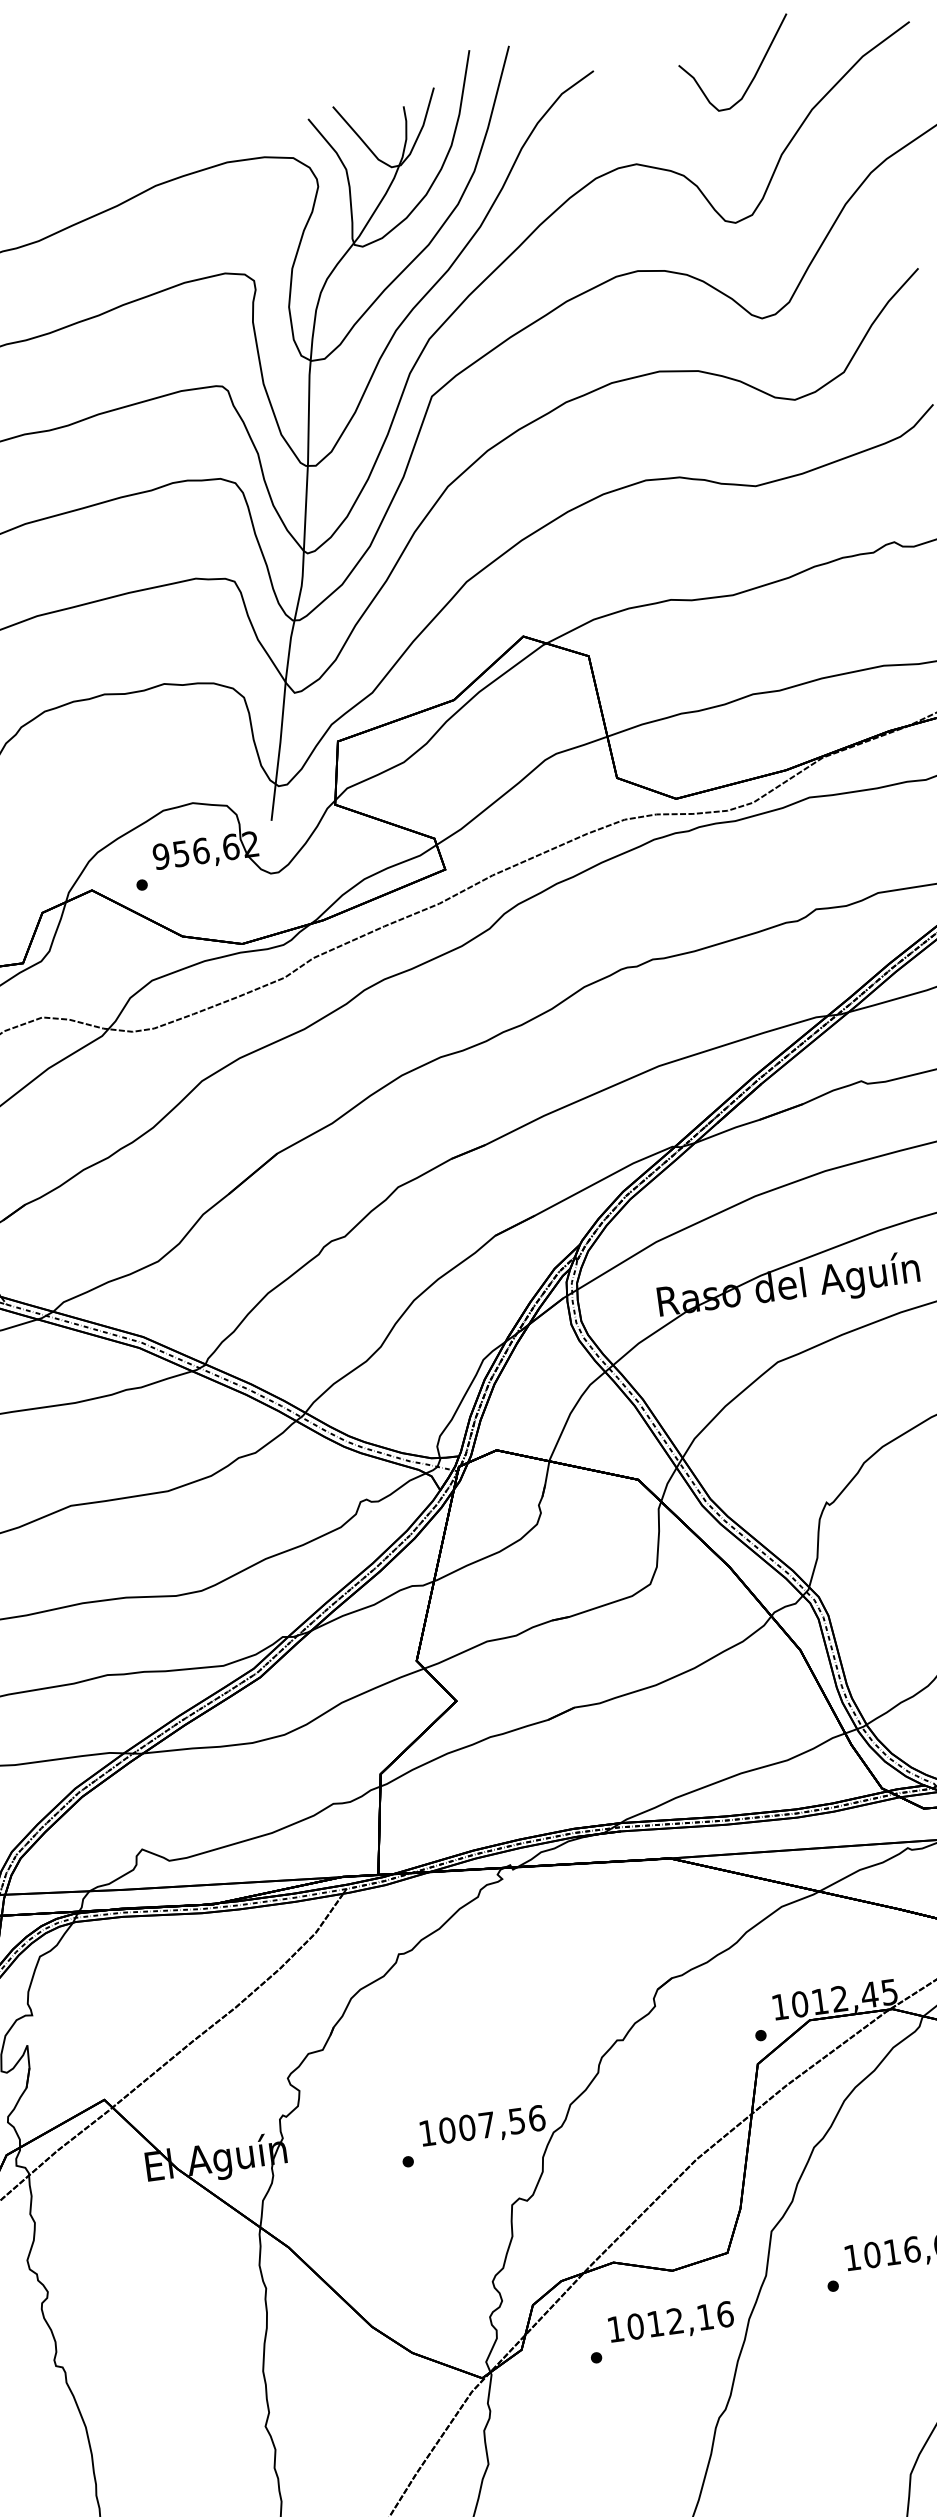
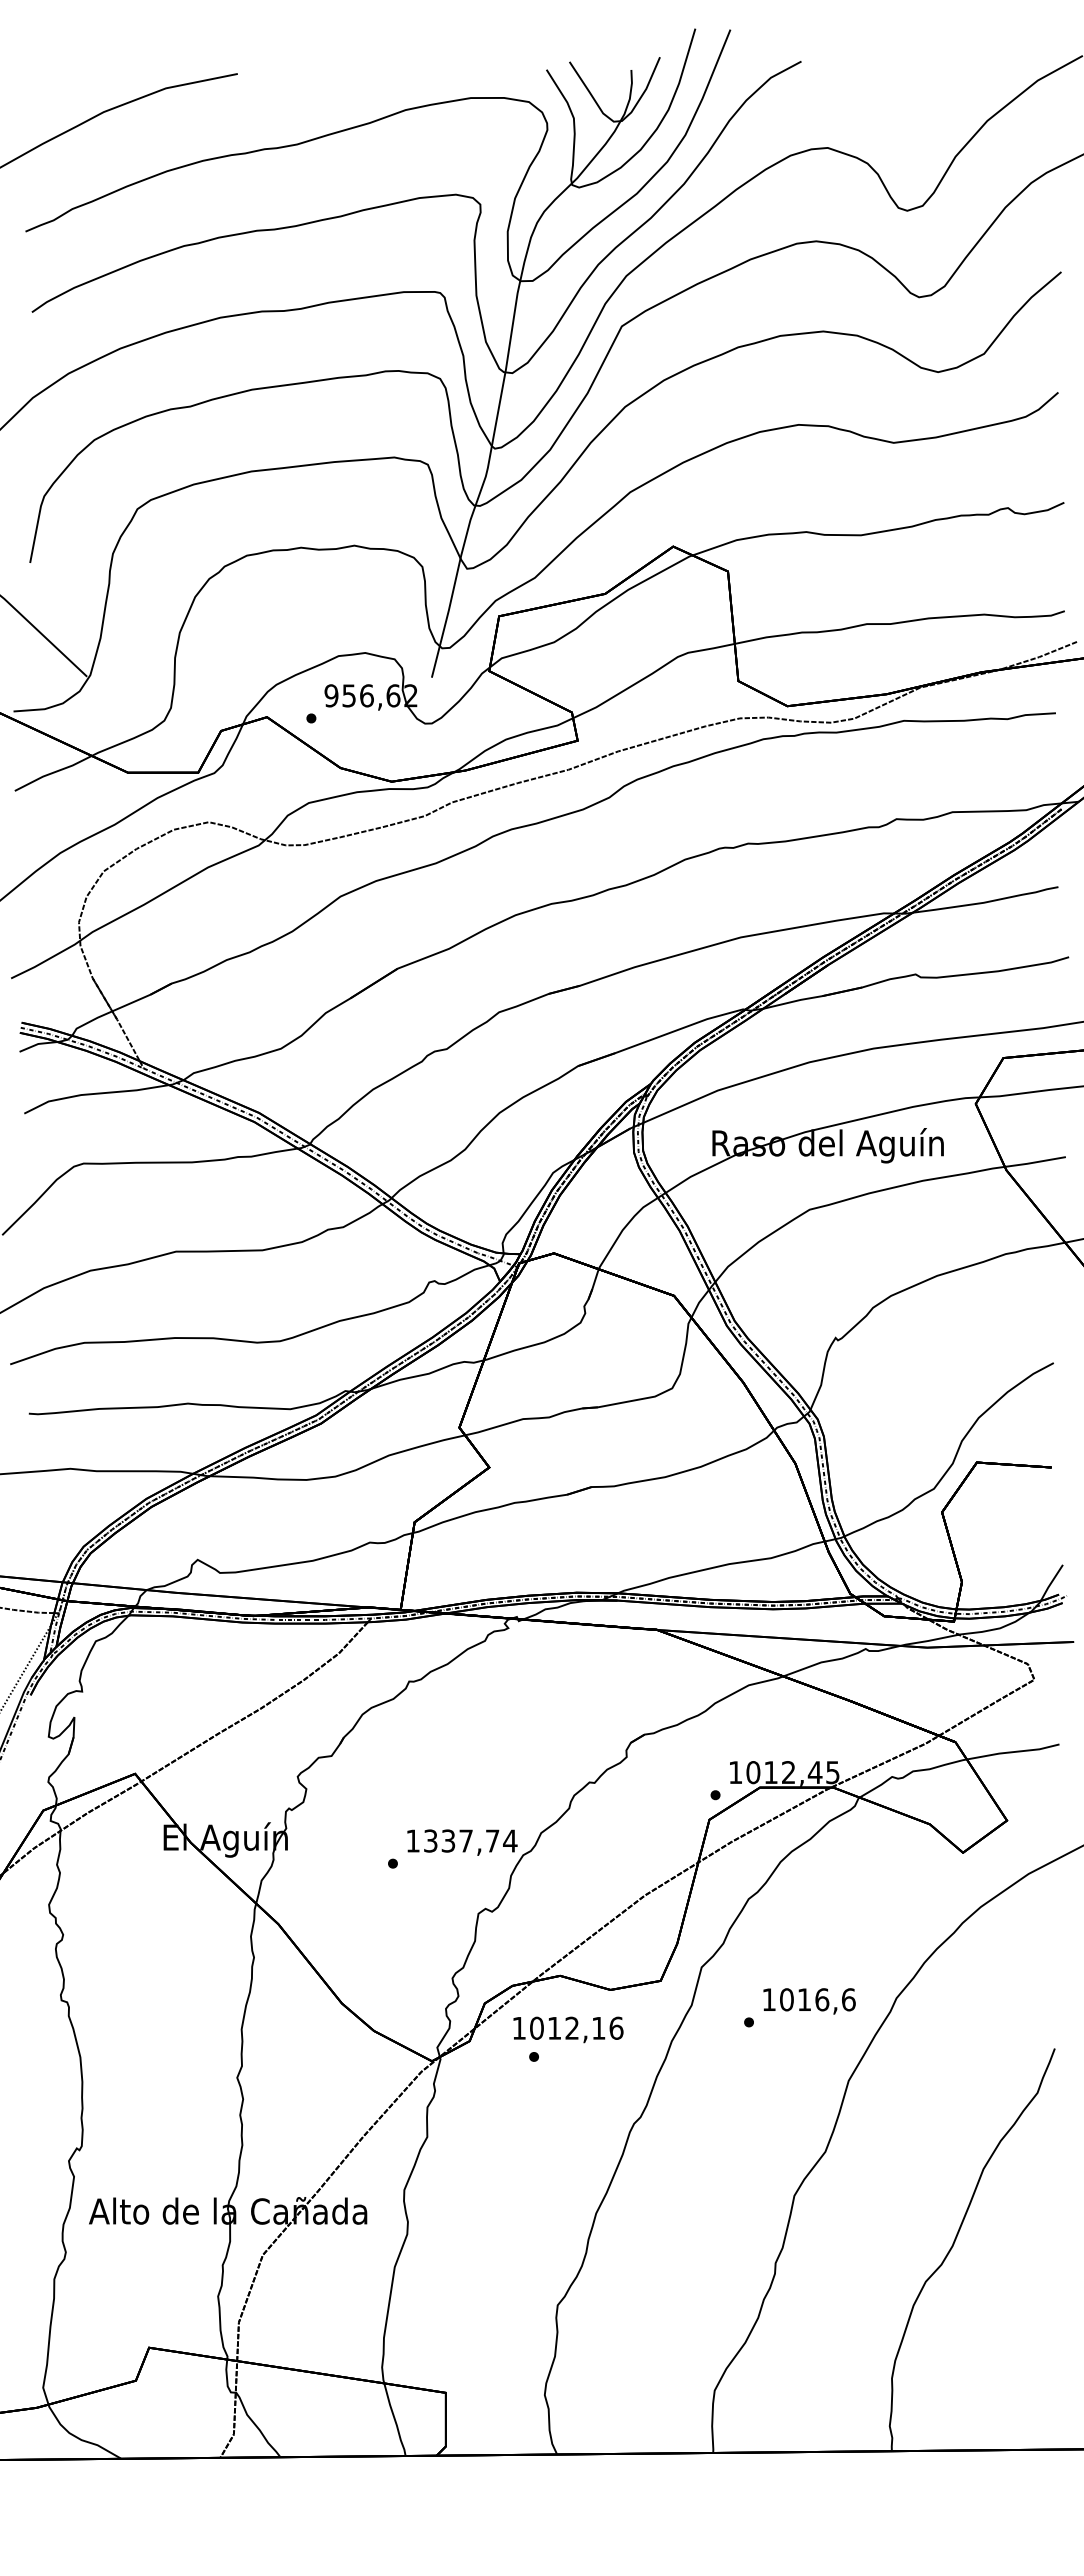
curve: (753, 75) -> (940, 84), removed
text: (492, 2123) -> (470, 1840), 1007,56 -> 1337,74
text: (671, 2323) -> (568, 2029), moved

